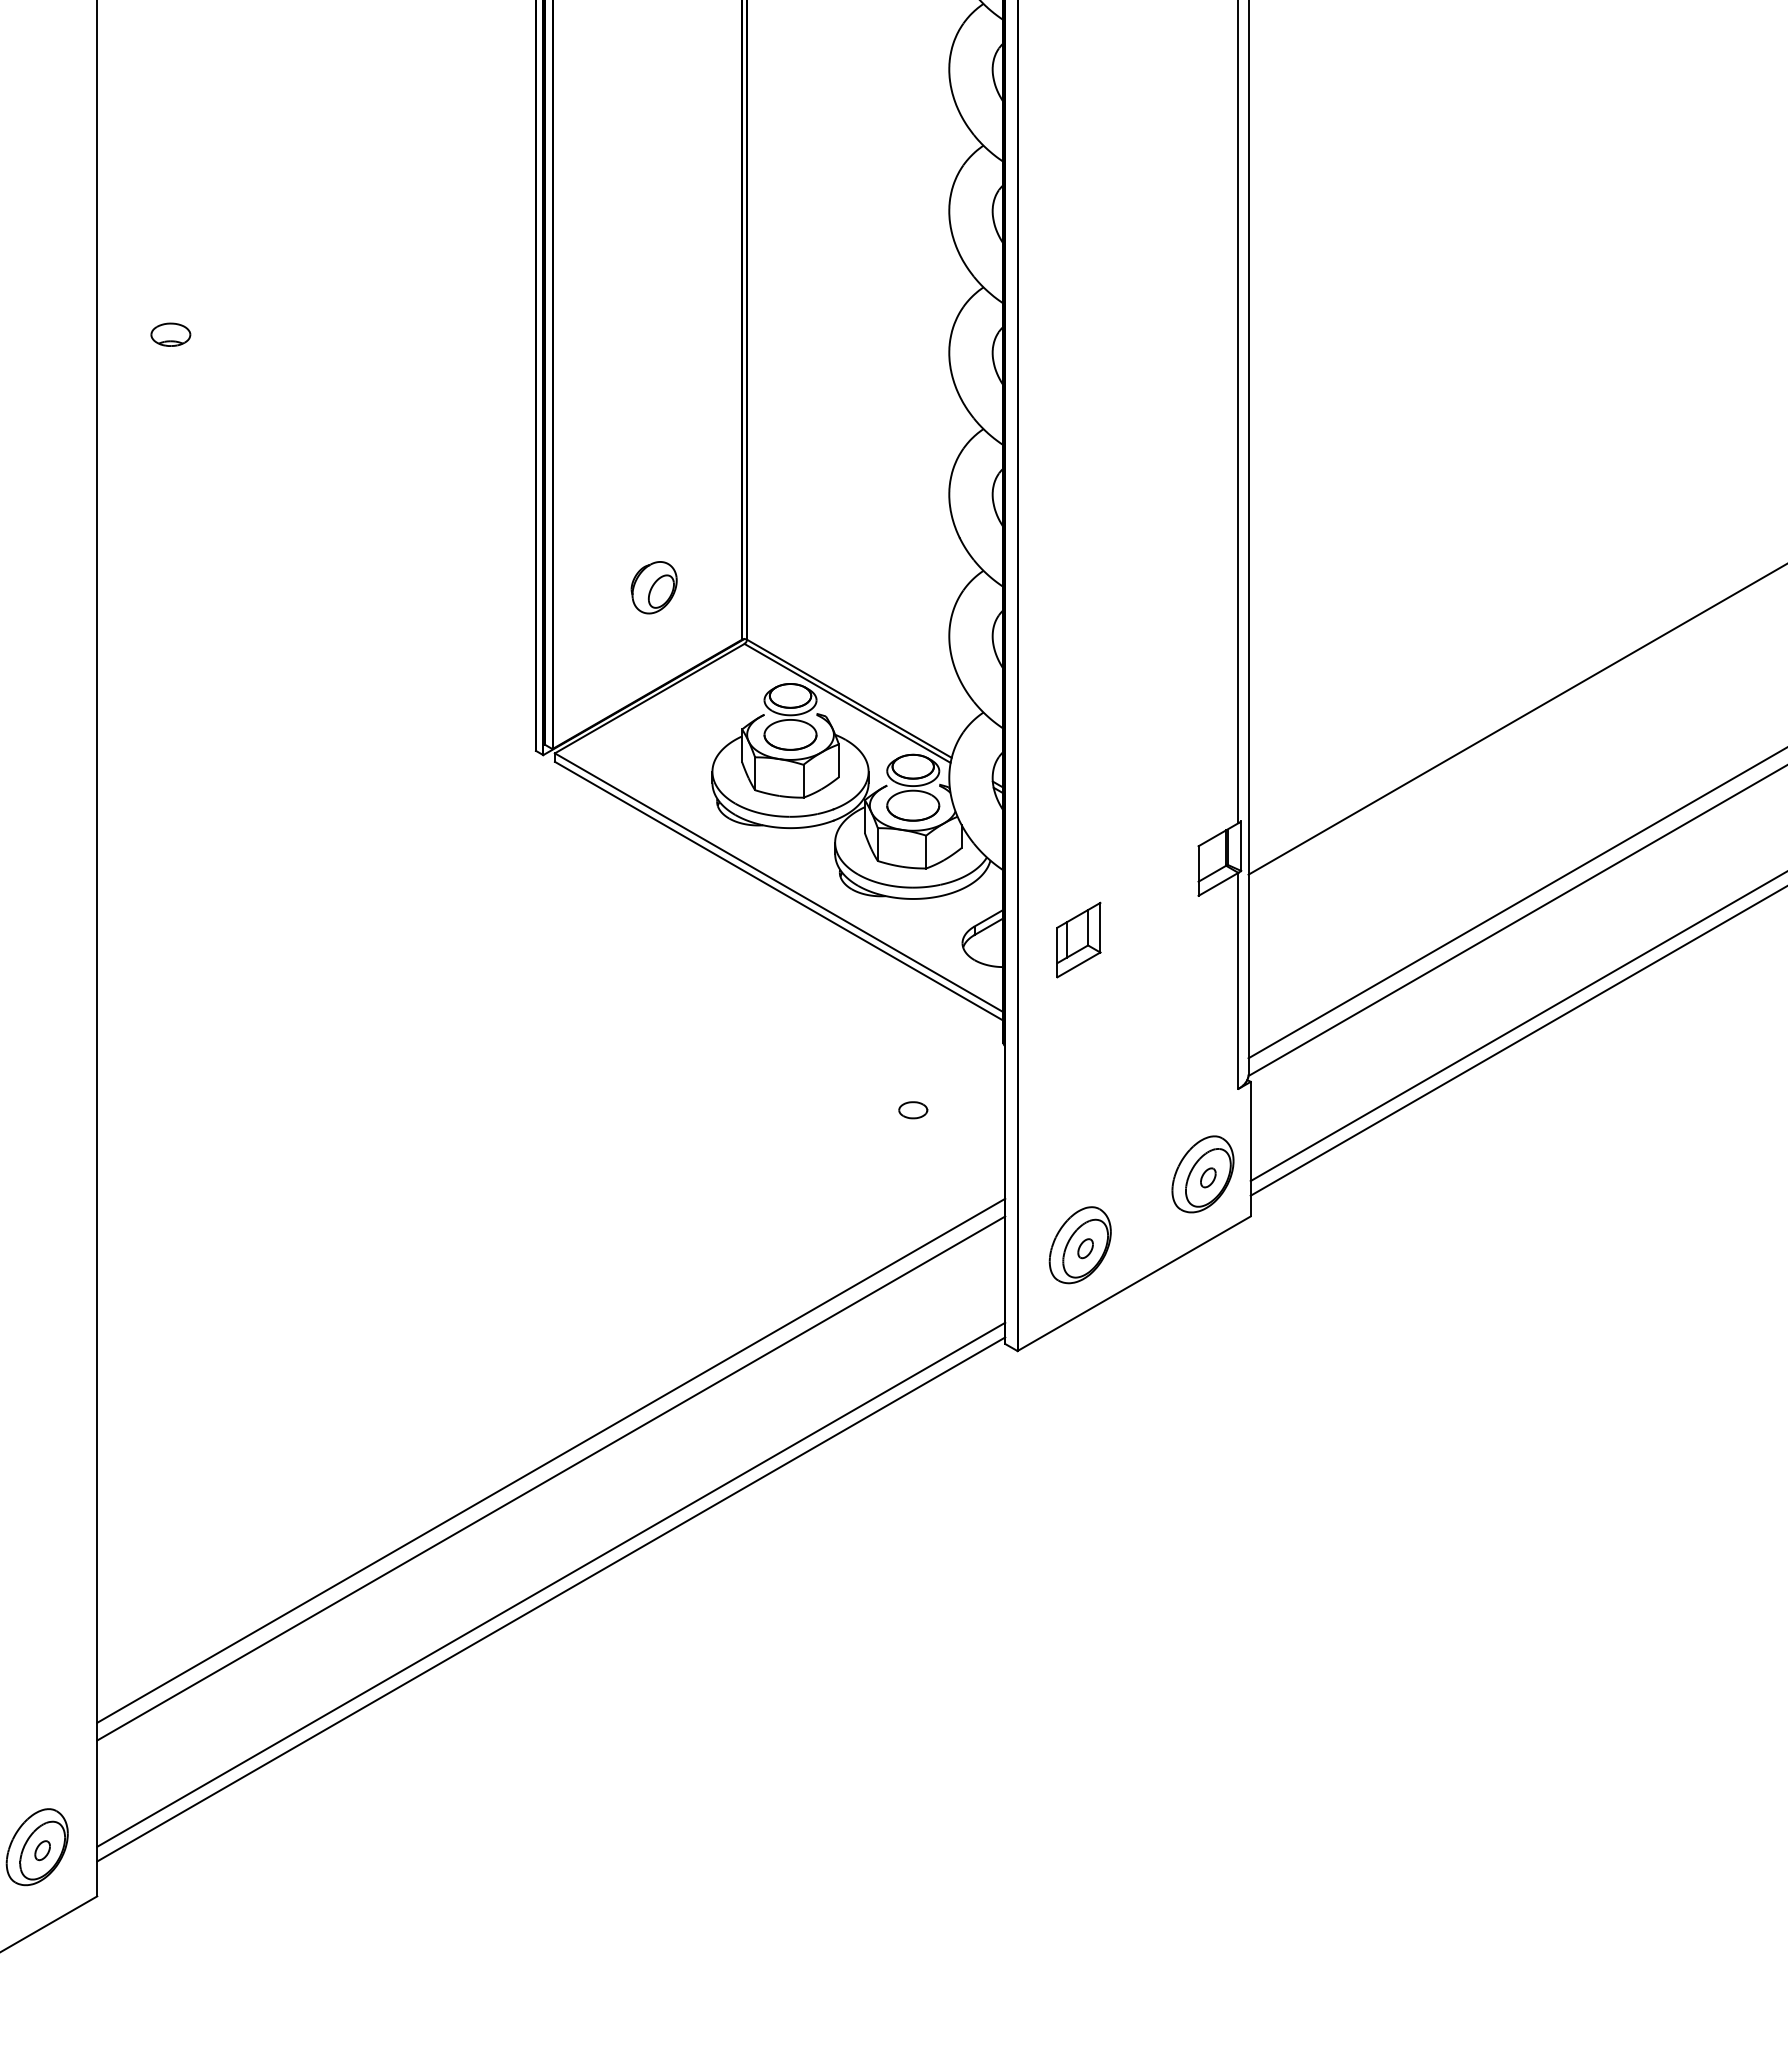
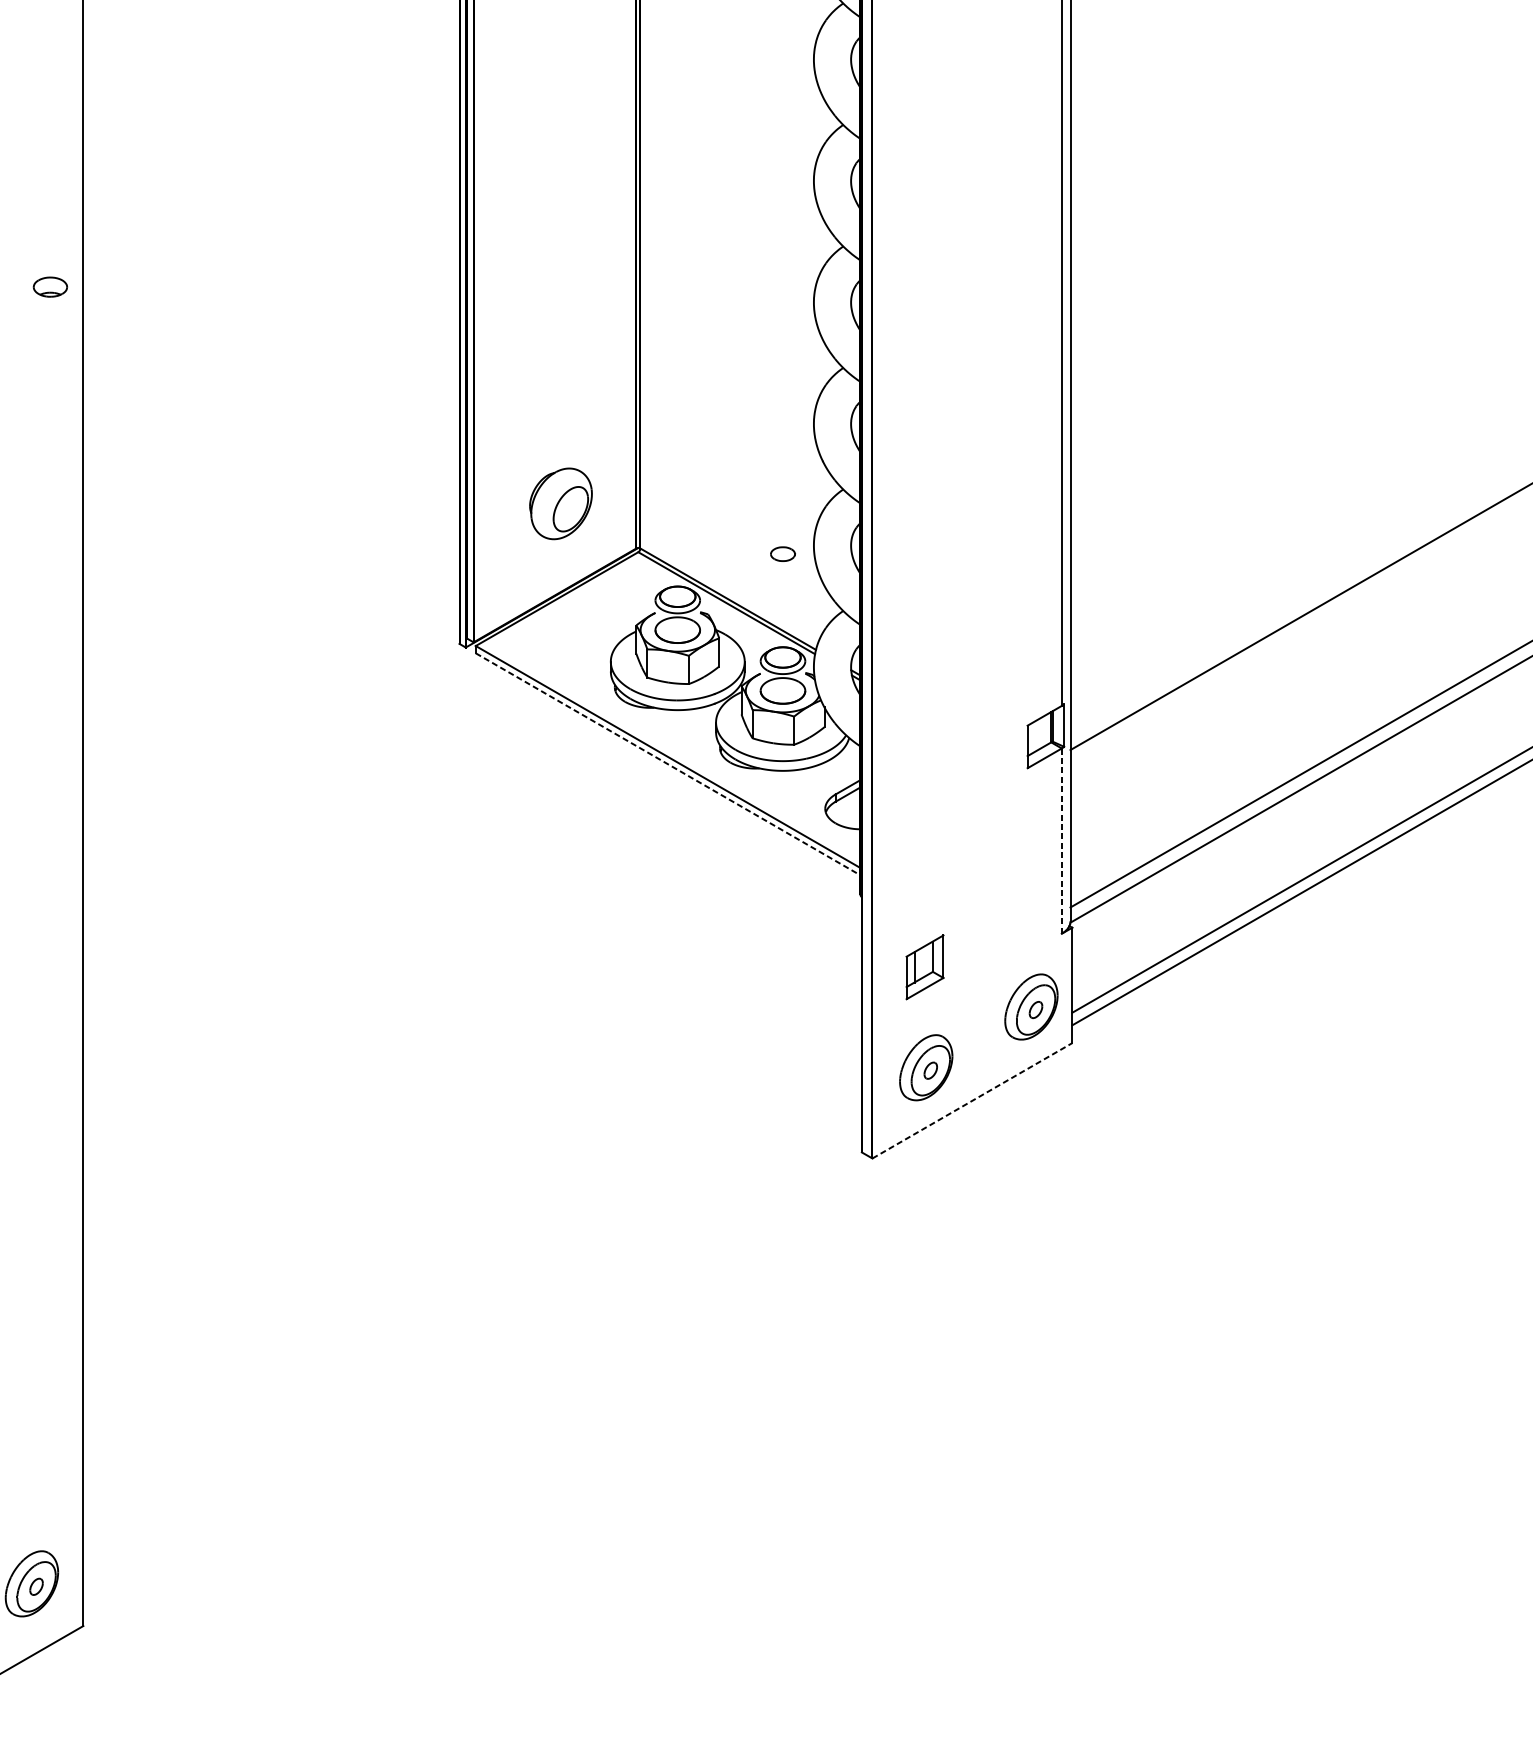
part: (170, 334) -> (50, 286), moved
part: (653, 587) -> (560, 503), size x1.6
line: (779, 891) -> (668, 764), solid -> dashed
part: (1078, 939) -> (924, 966), moved
line: (1238, 981) -> (1061, 841), solid -> dashed
part: (913, 1110) -> (783, 554), moved
line: (1134, 1283) -> (972, 1100), solid -> dashed
line: (551, 1460) -> (472, 1252), removed
line: (551, 1478) -> (472, 1267), removed
line: (551, 1584) -> (472, 1358), removed
line: (551, 1599) -> (472, 1371), removed

